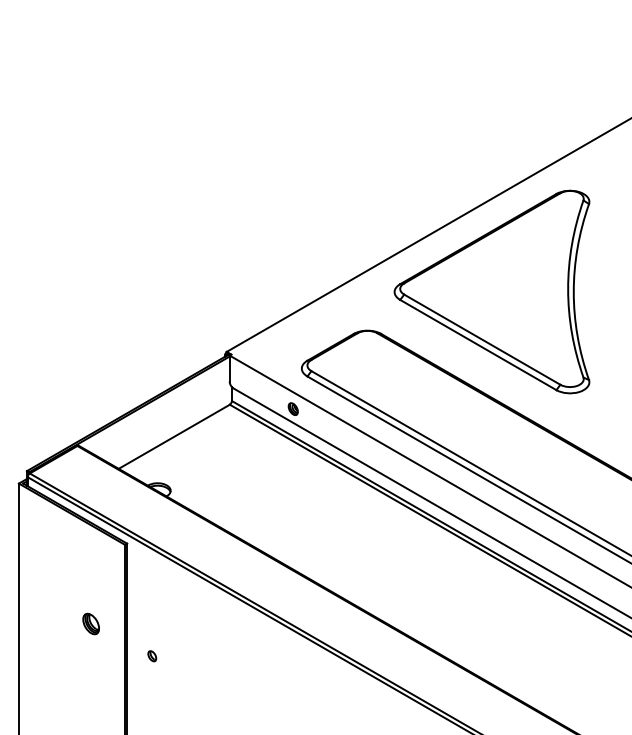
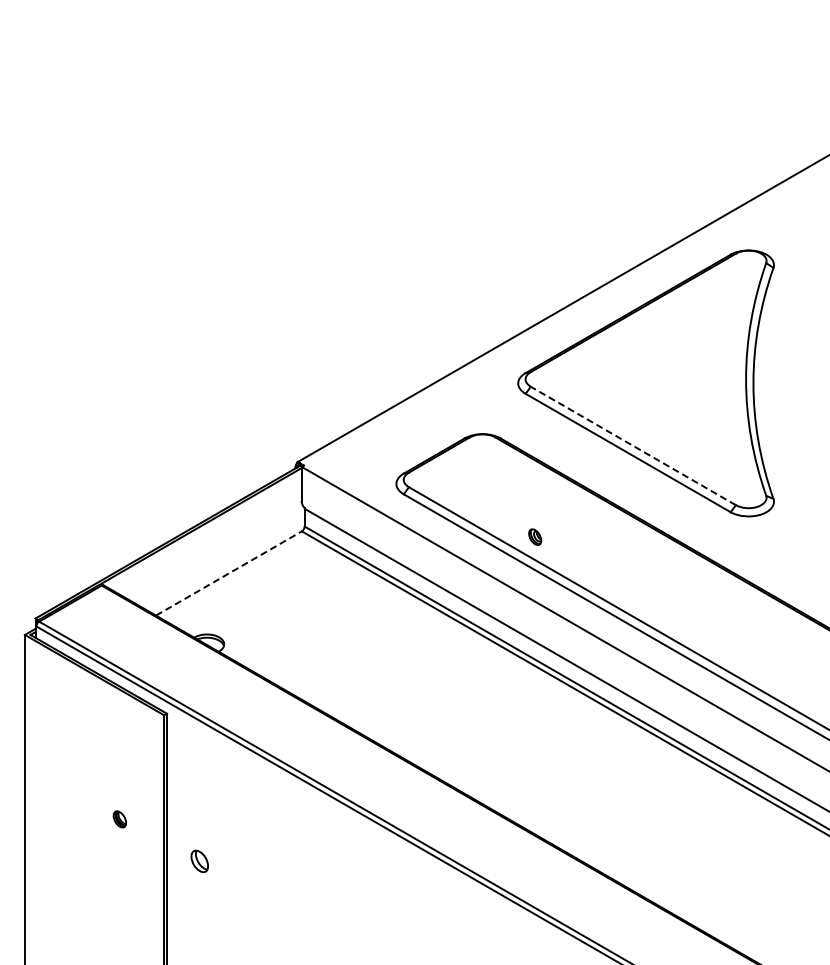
line: (481, 339) -> (632, 445), solid -> dashed
part: (293, 408) -> (535, 536), moved
line: (174, 436) -> (229, 573), solid -> dashed
part: (90, 624) -> (119, 819), size x0.6
part: (152, 656) -> (200, 861), size x1.6

